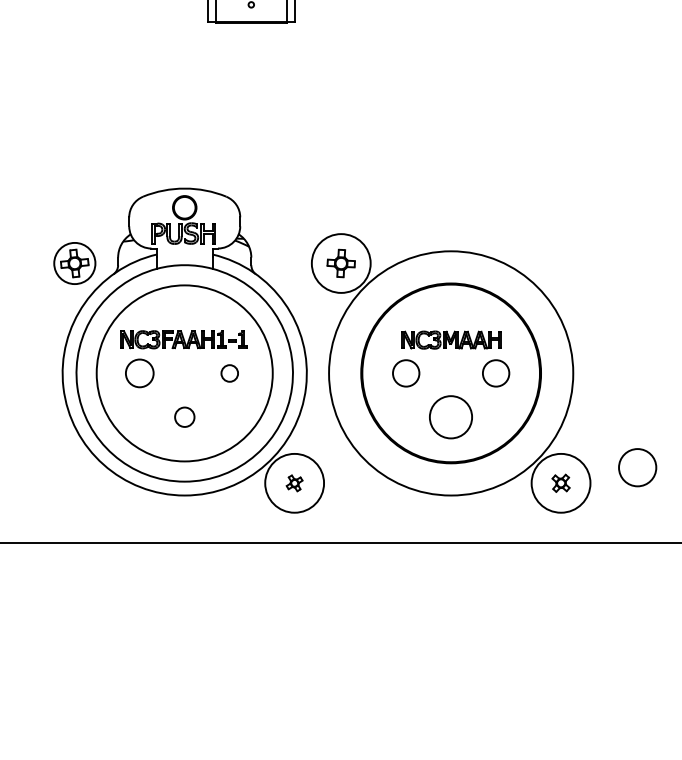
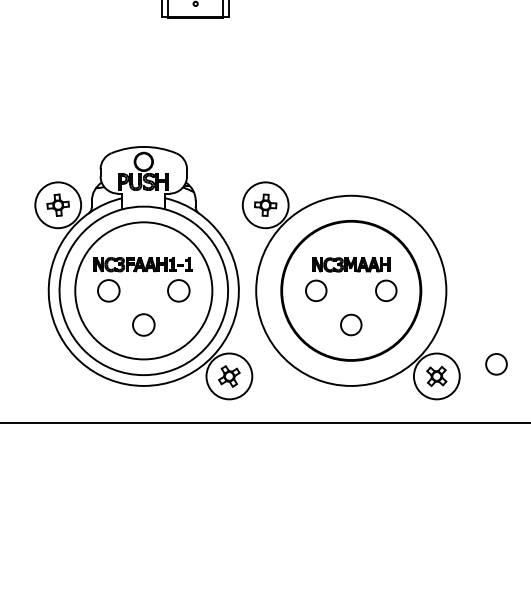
circle: (75, 263) -> (58, 205), size x1.43
circle: (229, 372) -> (178, 290), size x1.67
circle: (184, 416) -> (143, 324), size x1.43
circle: (451, 416) -> (351, 324), size x0.62
circle: (637, 467) -> (496, 364), size x0.71
part: (294, 483) -> (229, 376), size x1.67
part: (560, 483) -> (436, 376), size x1.43

